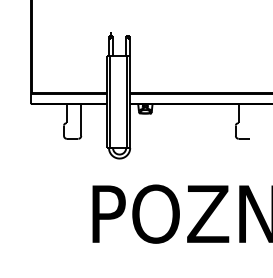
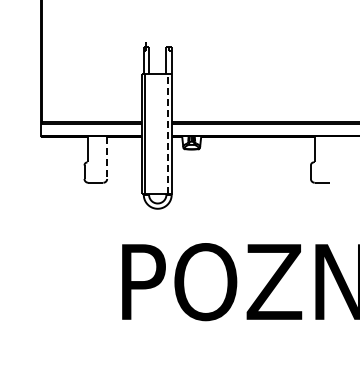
line: (127, 101) -> (167, 133), solid -> dashed
line: (81, 120) -> (107, 158), solid -> dashed

